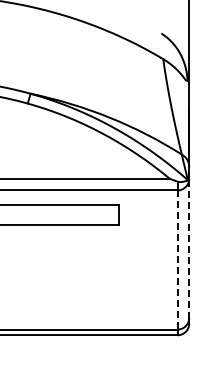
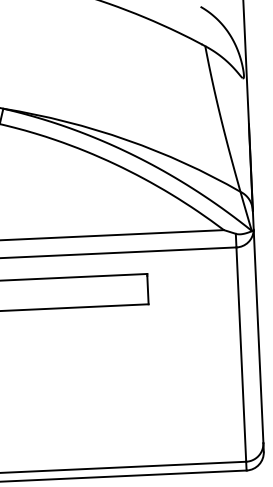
line: (189, 249) -> (259, 337), dashed -> solid
line: (177, 260) -> (241, 355), dashed -> solid

